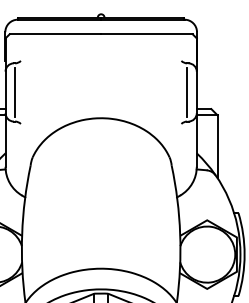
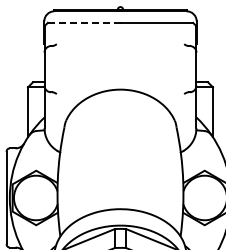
line: (54, 33) -> (83, 22), solid -> dashed
line: (15, 91) -> (52, 68), removed
line: (186, 91) -> (188, 68), removed

